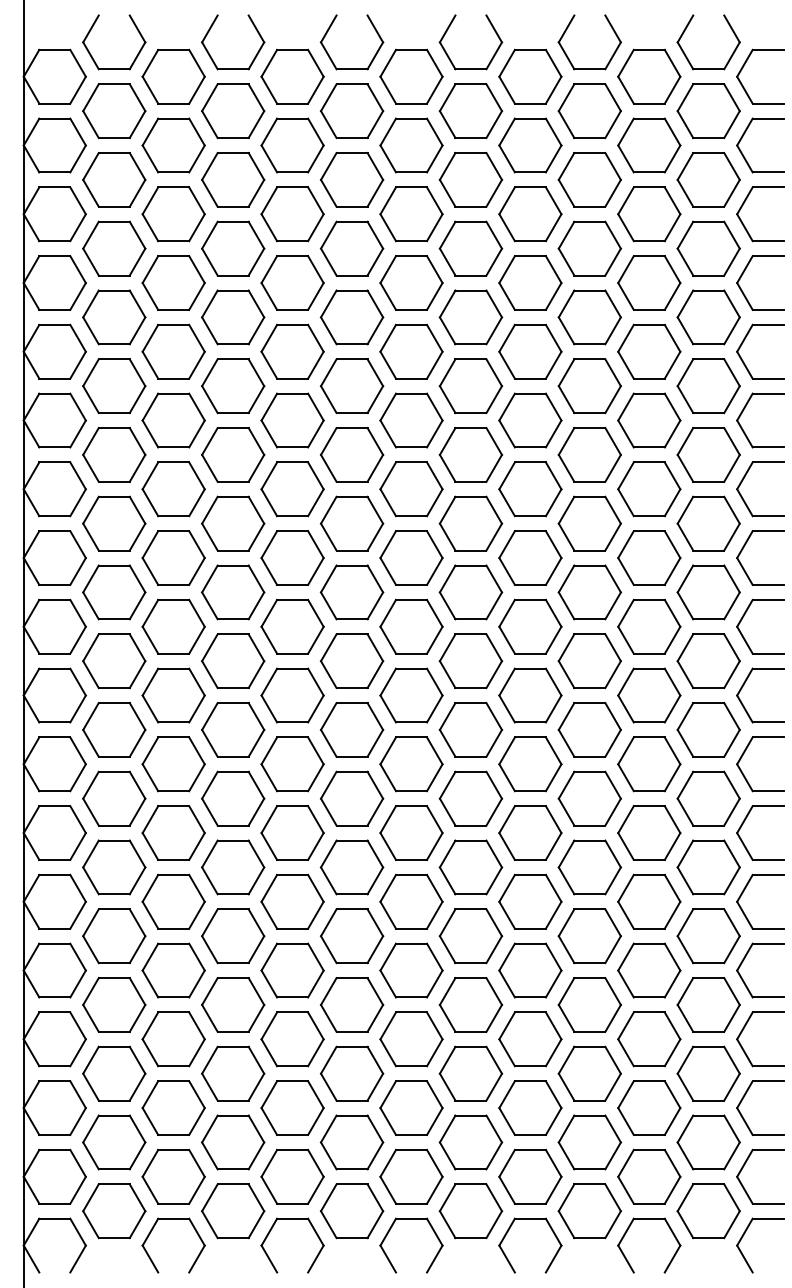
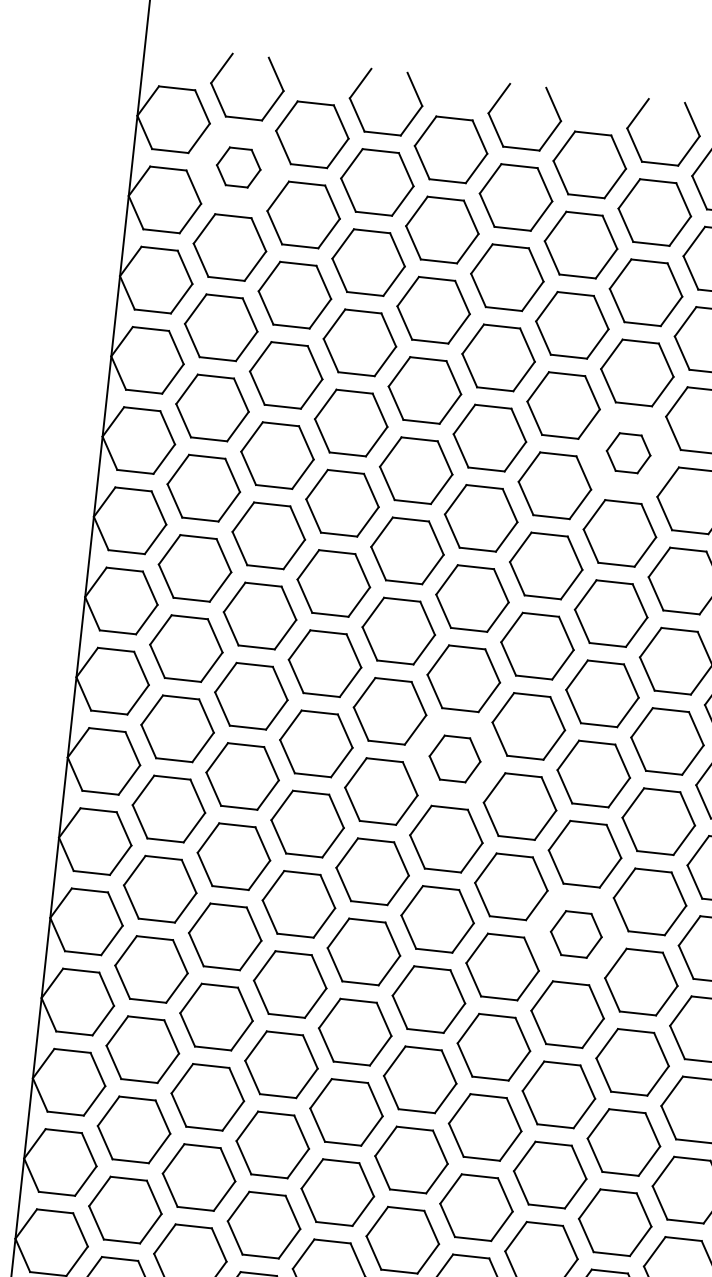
part: (114, 111) -> (238, 167), size x0.6
part: (470, 317) -> (628, 453), size x0.6
part: (351, 592) -> (454, 758), size x0.7
part: (470, 729) -> (575, 933), size x0.7

